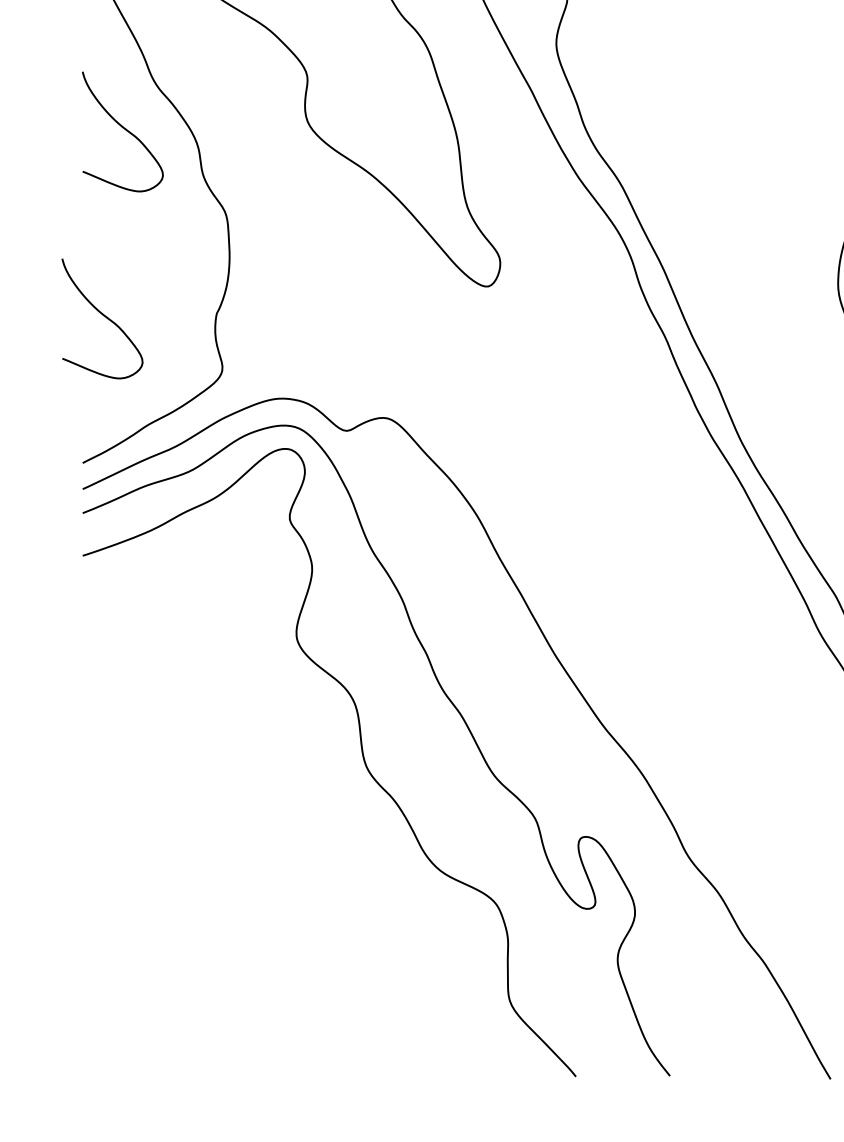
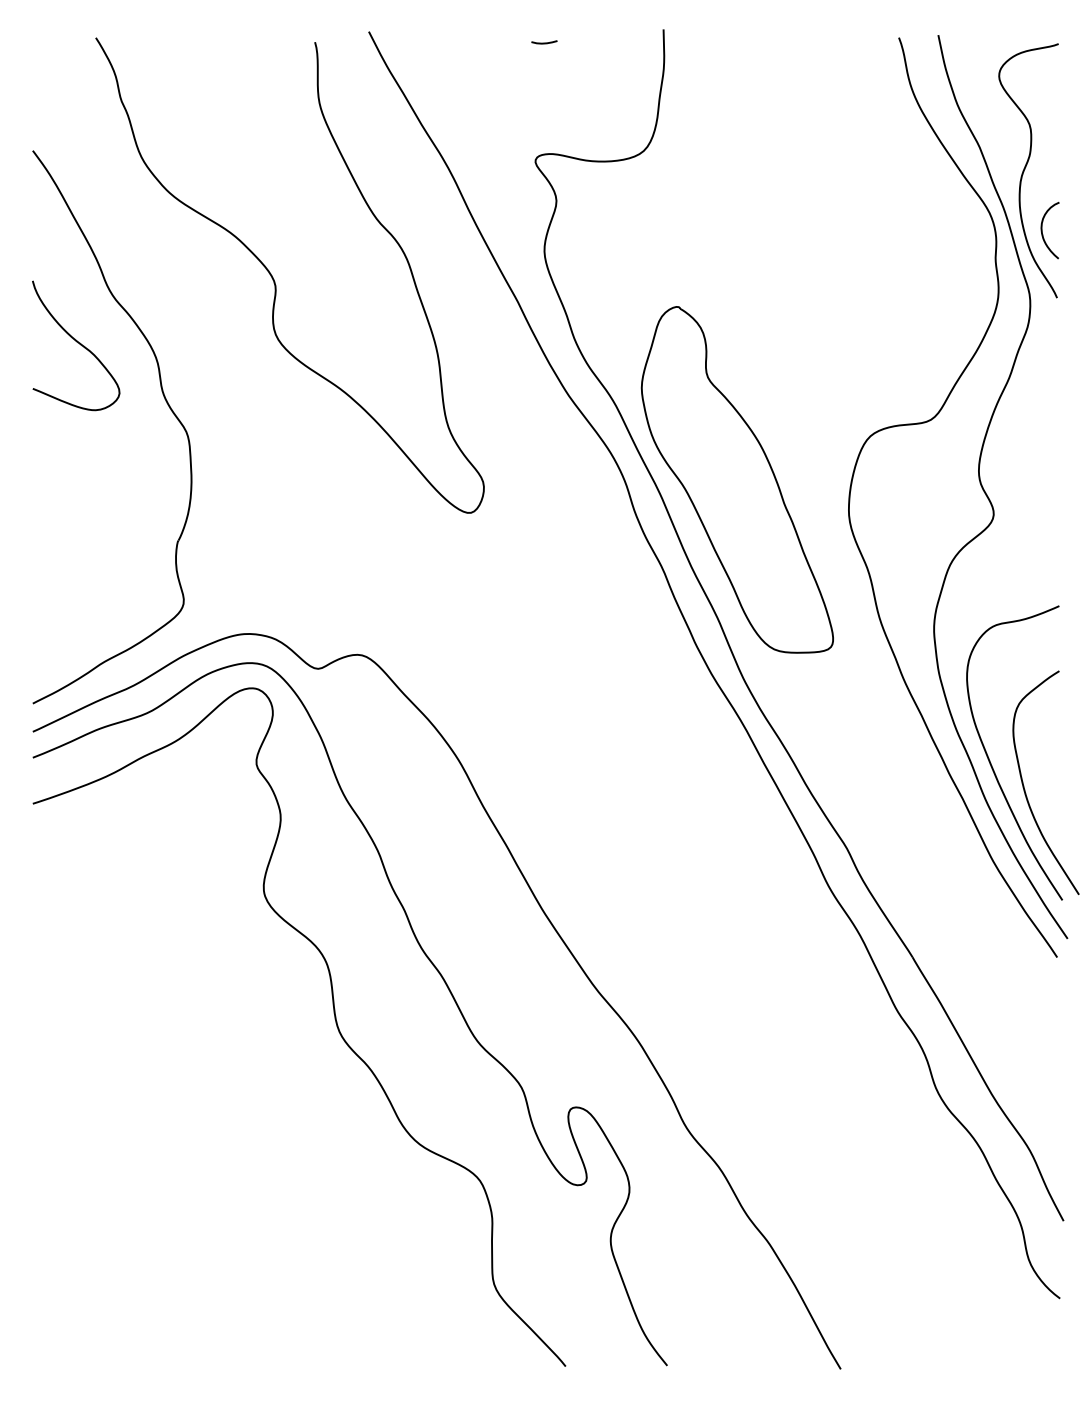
part: (734, 255) -> (736, 479), added
curve: (104, 316) -> (56, 545), removed

